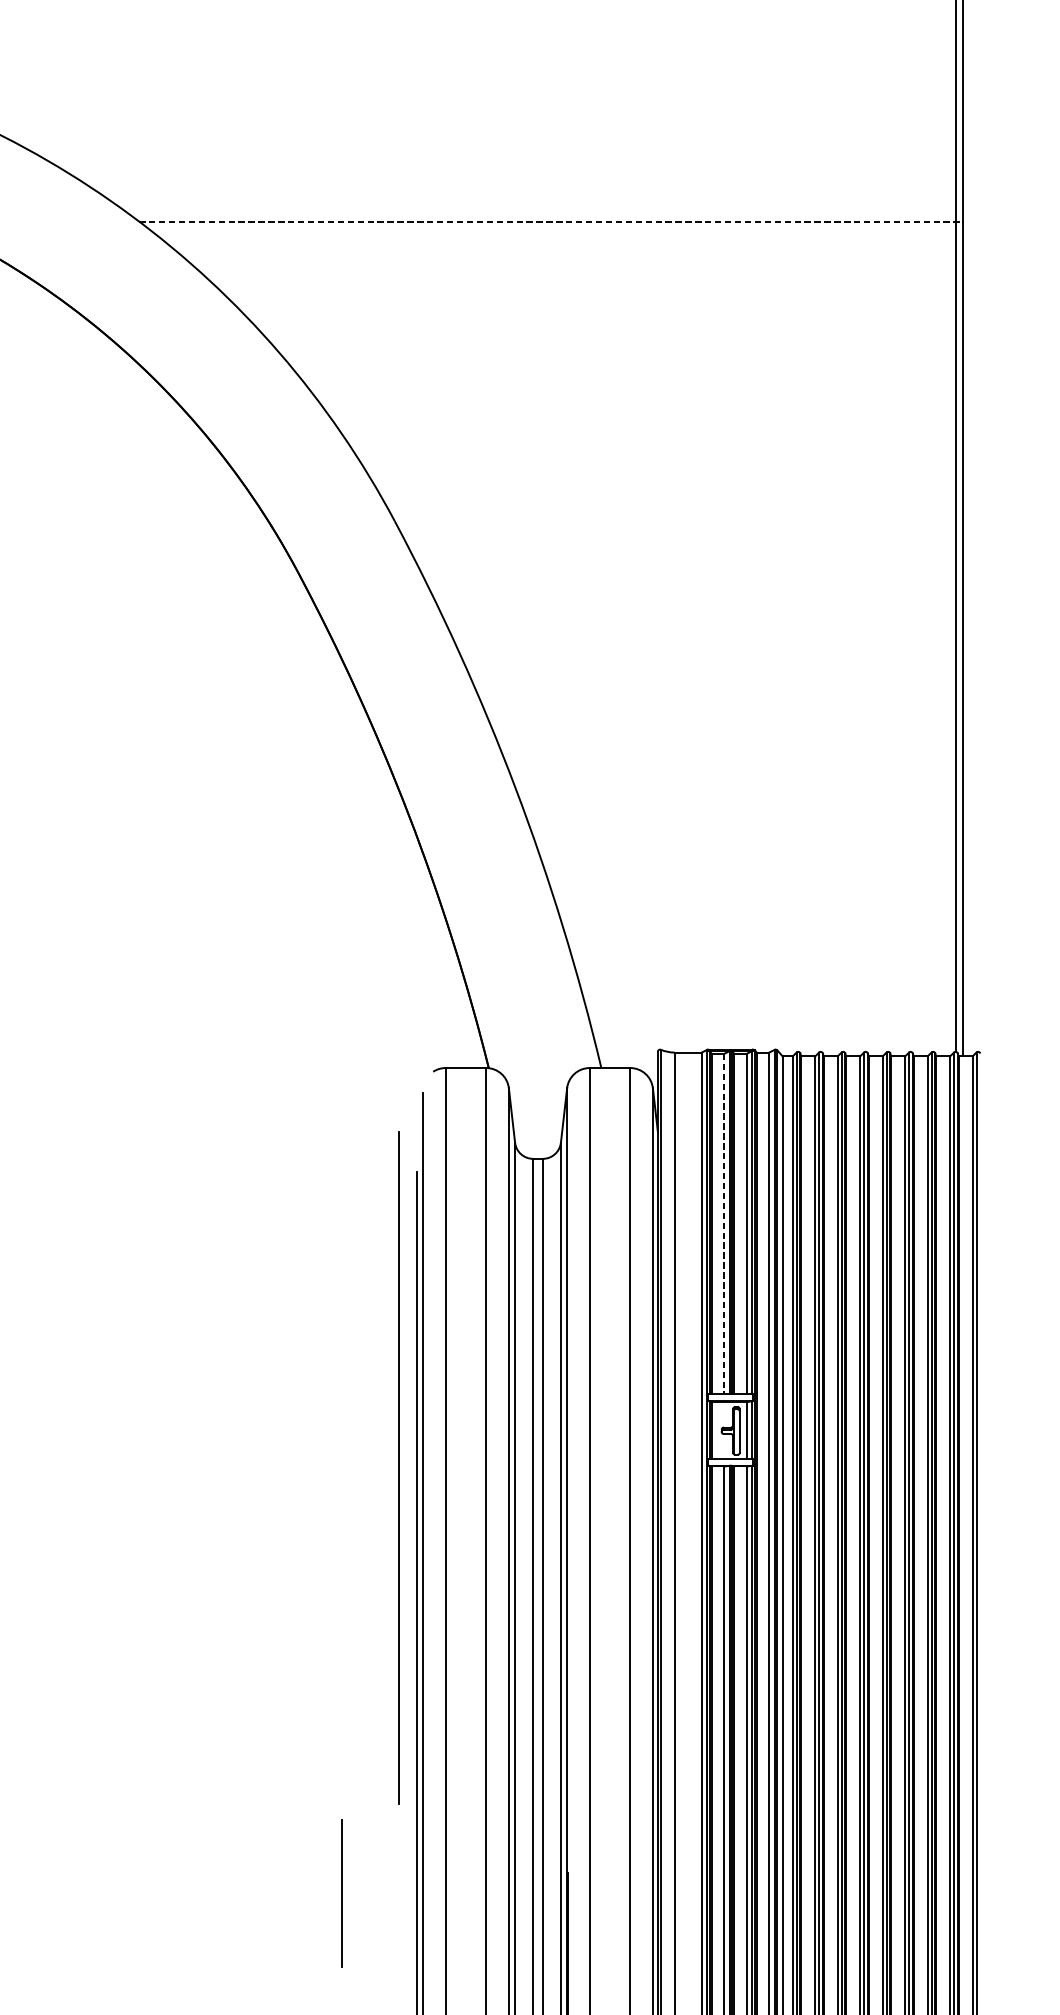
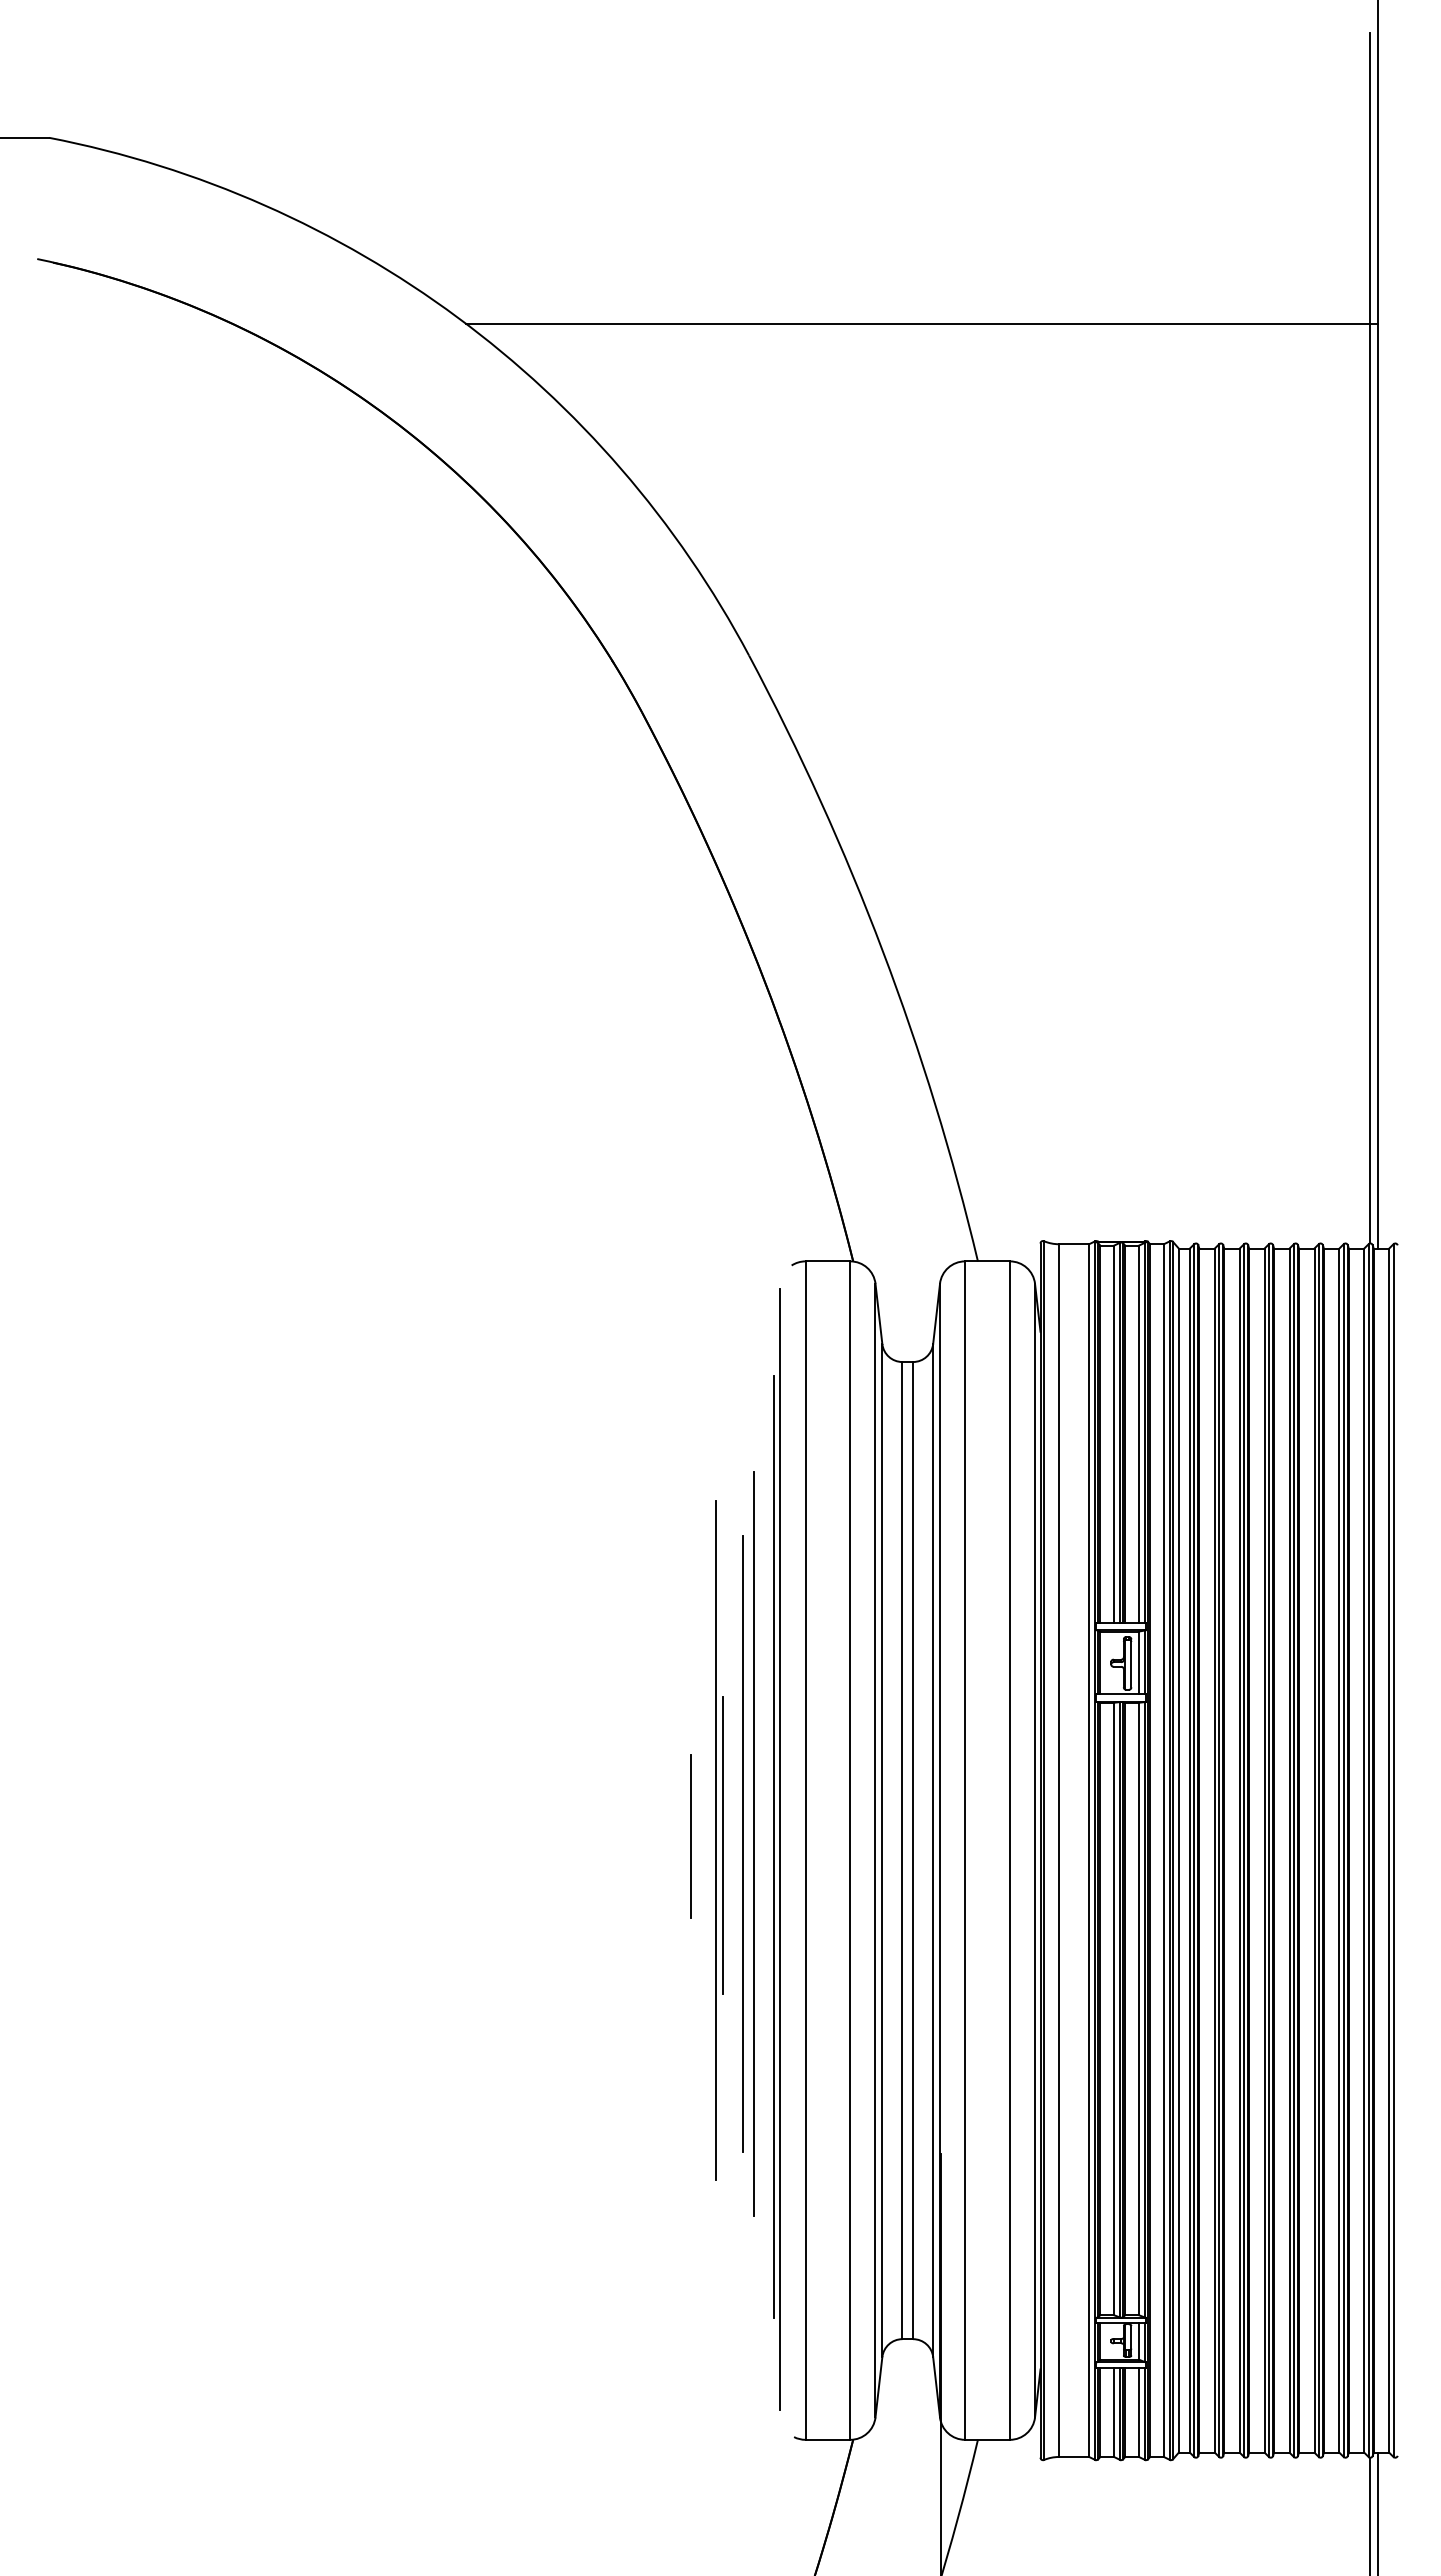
line: (551, 221) -> (922, 323), dashed -> solid
line: (724, 1224) -> (1114, 1434), dashed -> solid
line: (398, 1467) -> (753, 1843), moved
part: (368, 1590) -> (719, 1840), added
line: (388, 1593) -> (742, 1843), added
line: (341, 1893) -> (690, 1836), moved

